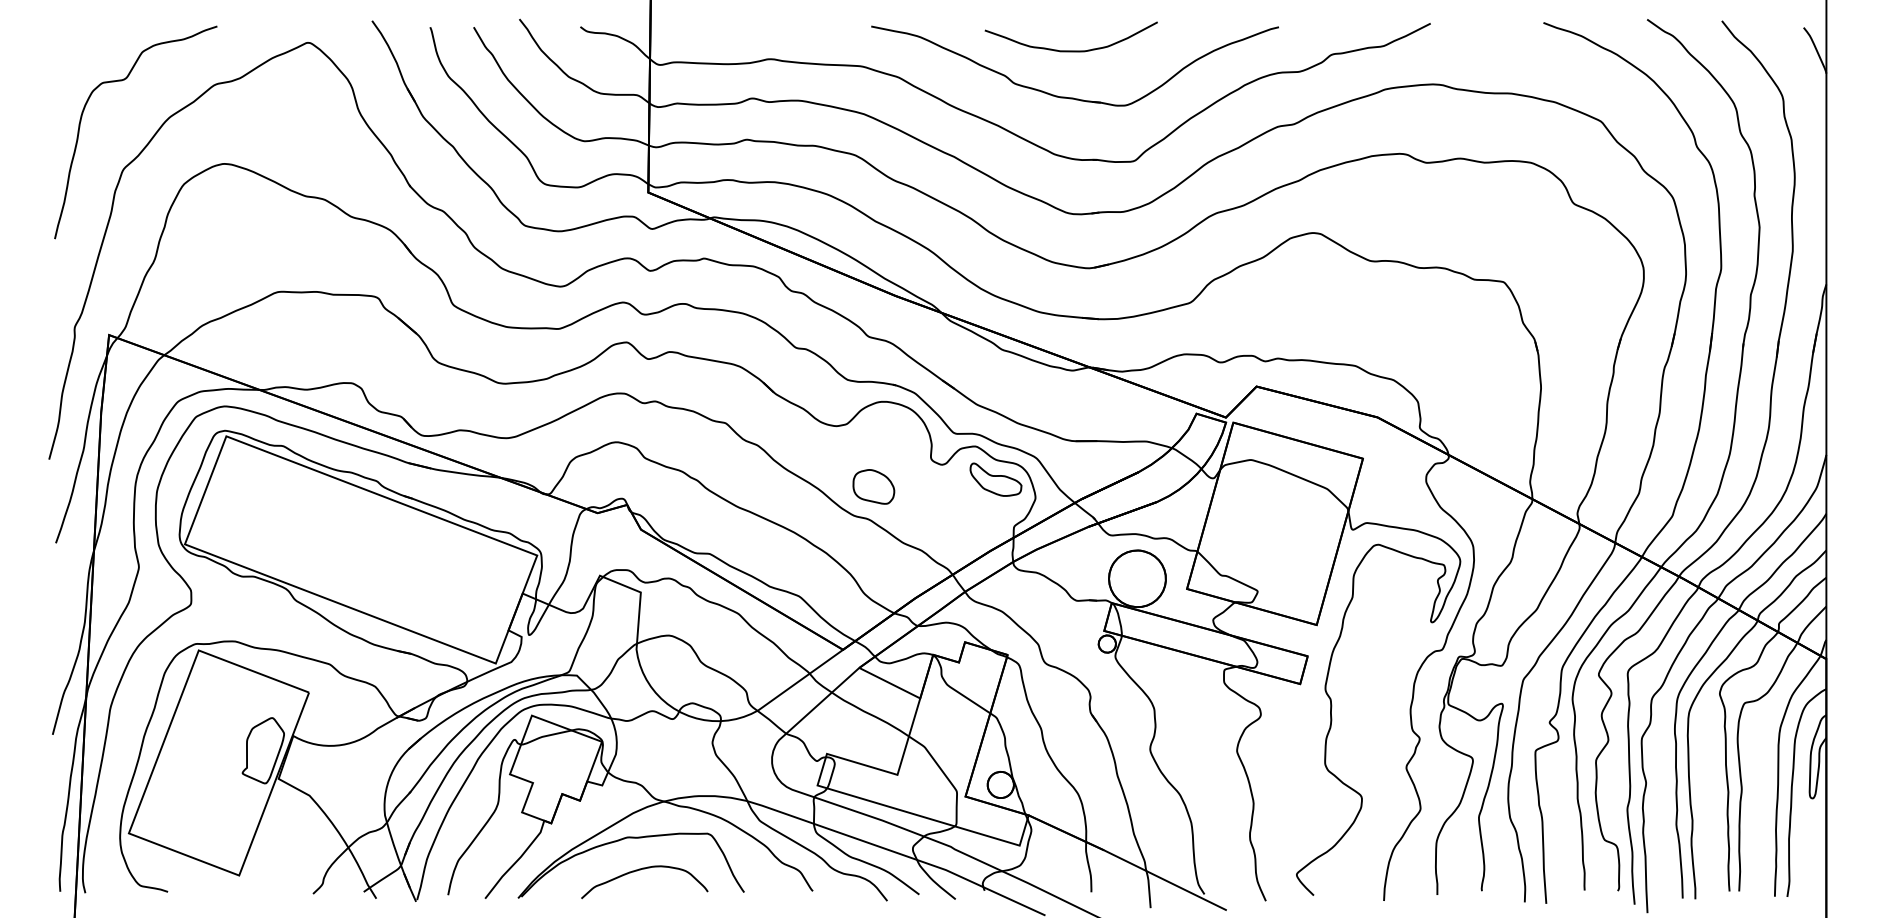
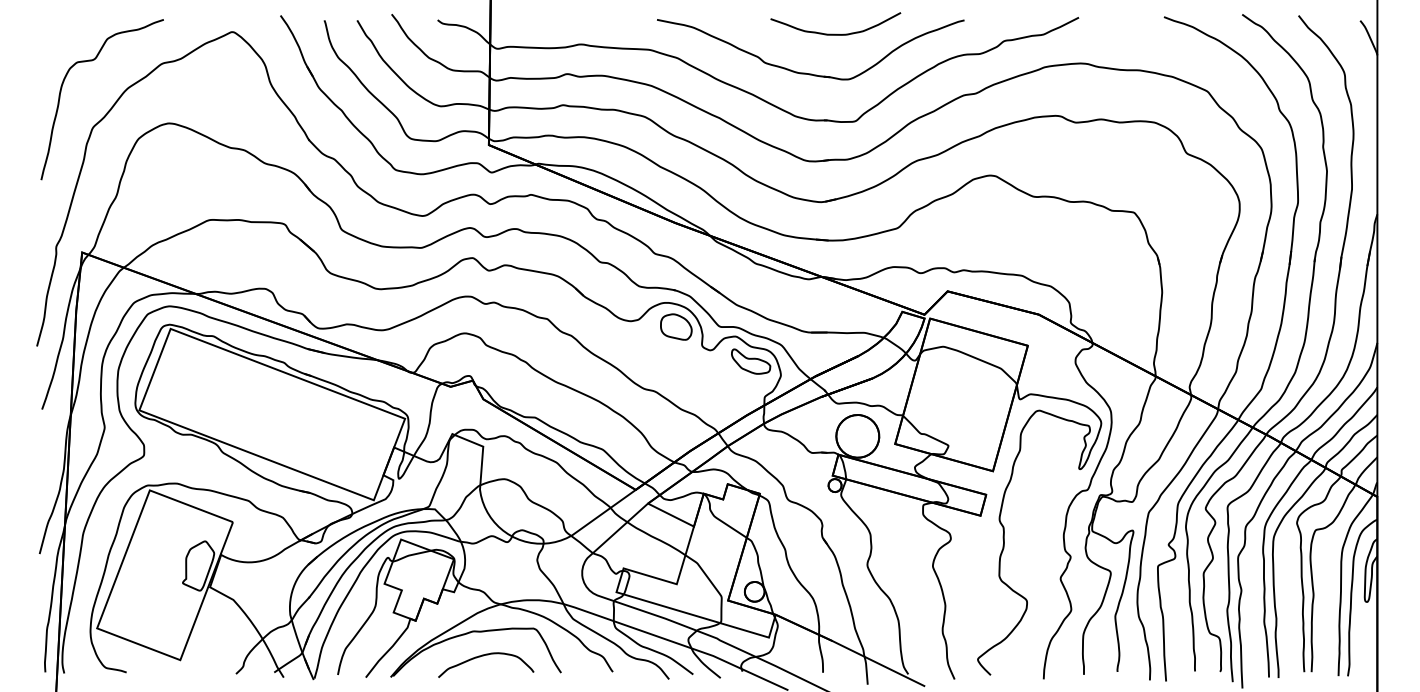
curve: (1070, 50) -> (835, 34), moved
part: (873, 486) -> (676, 326), moved

